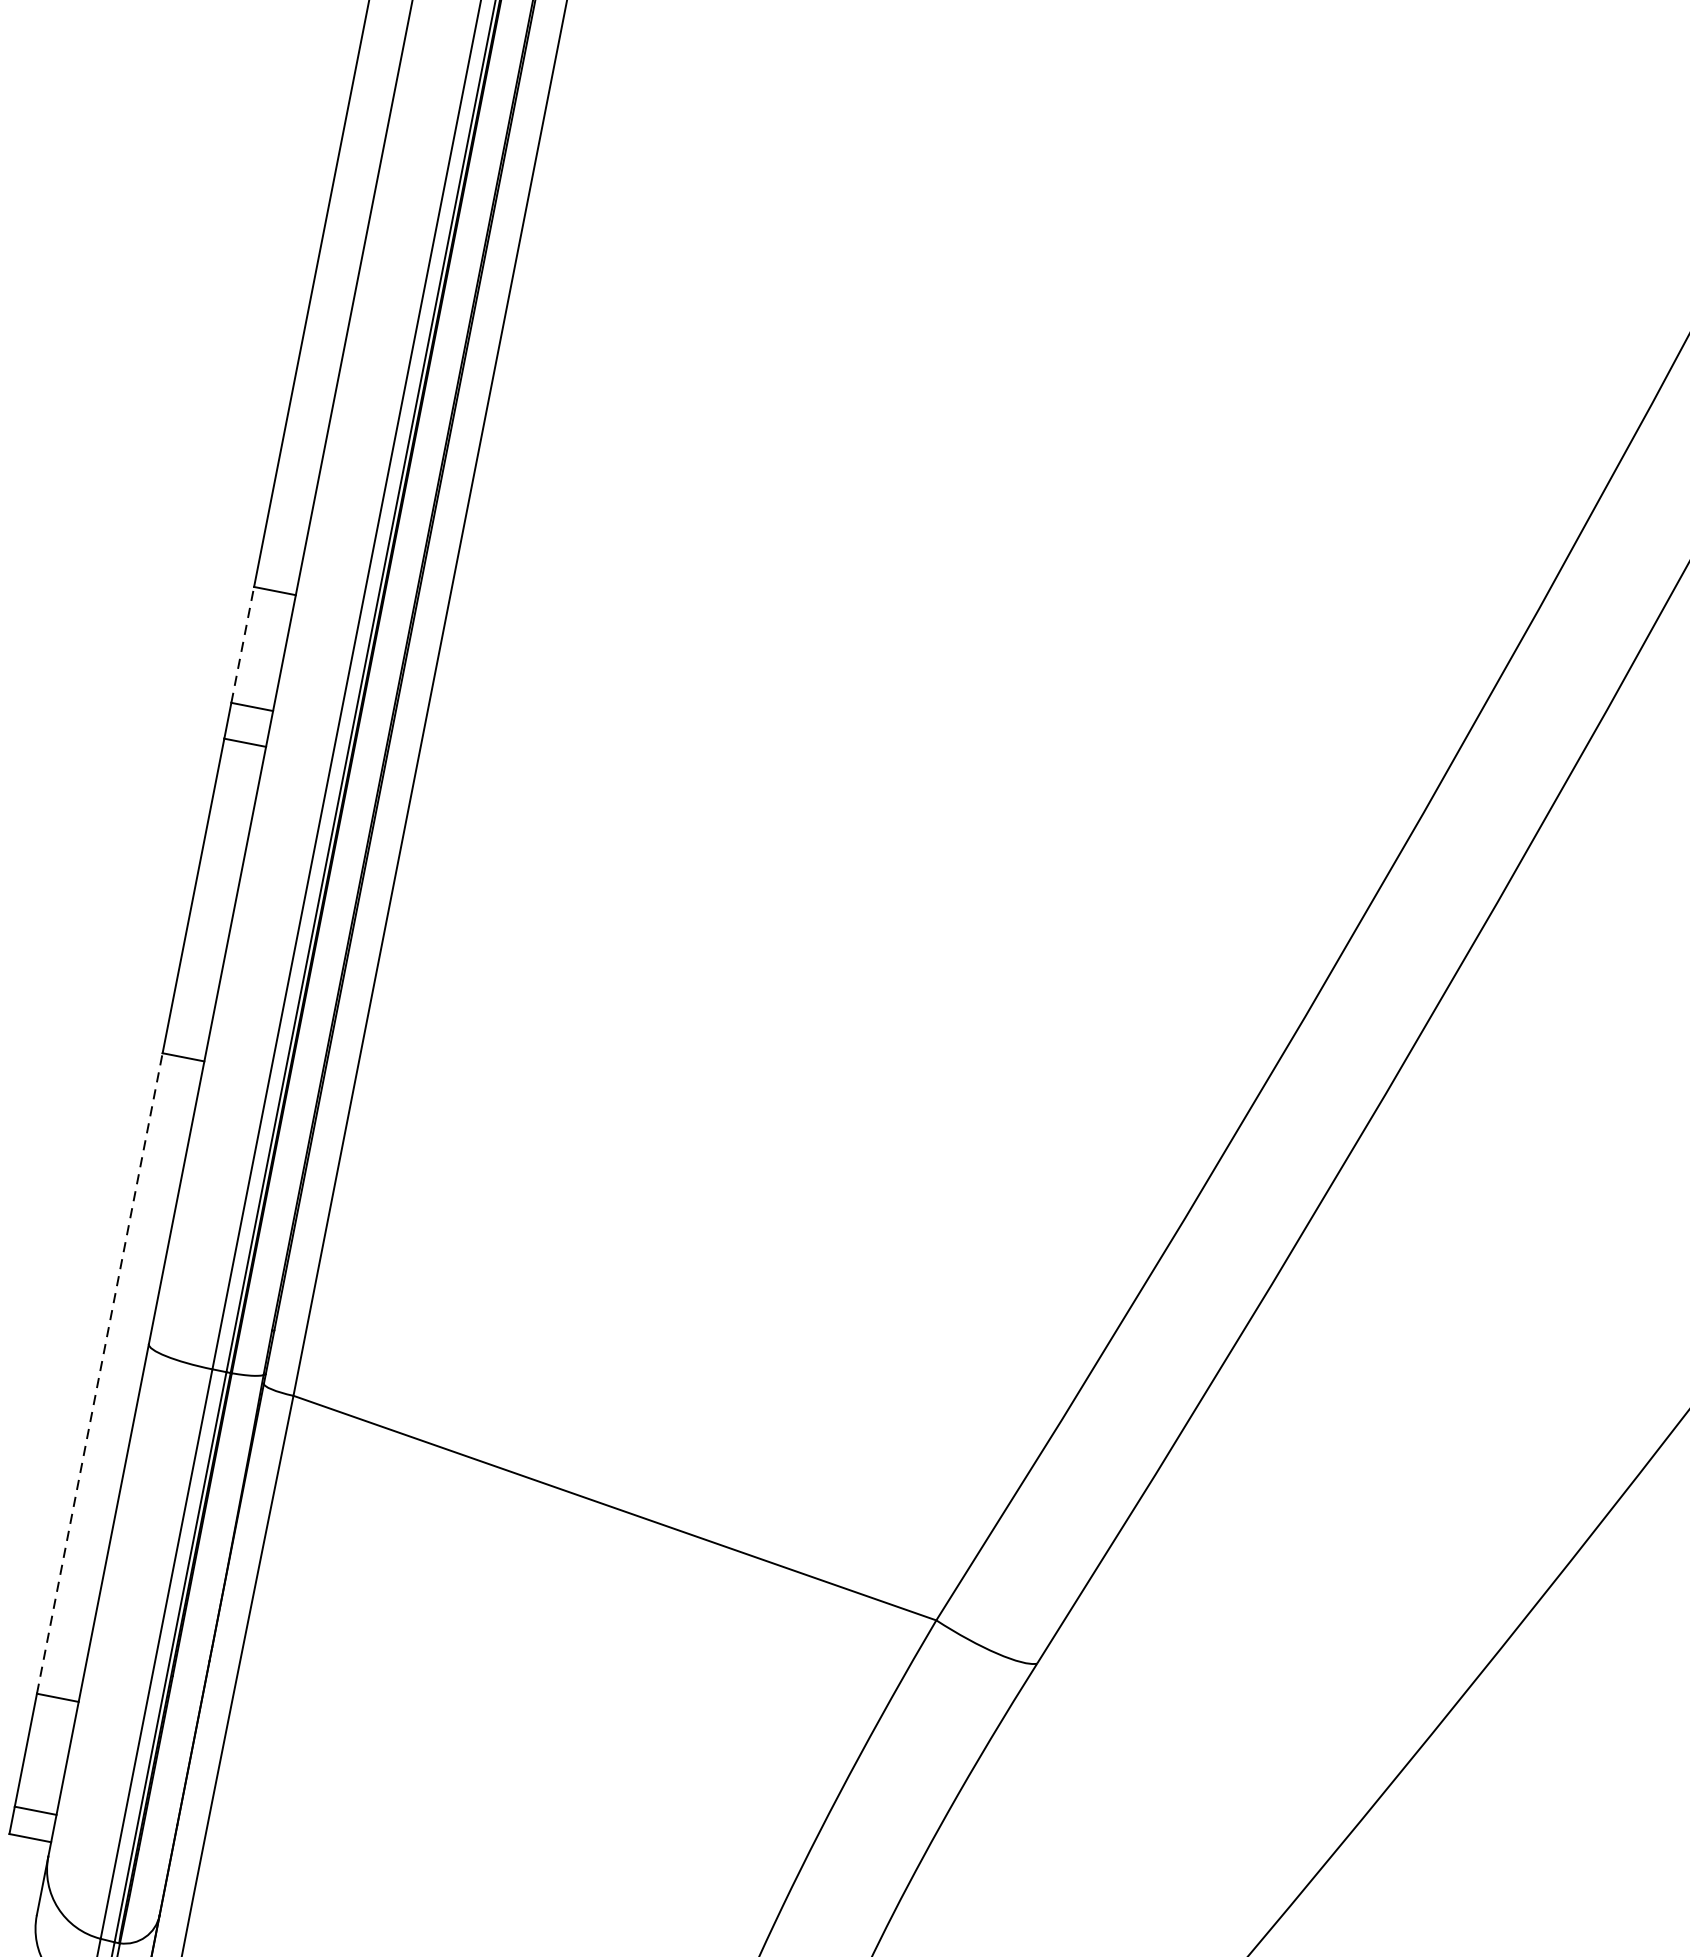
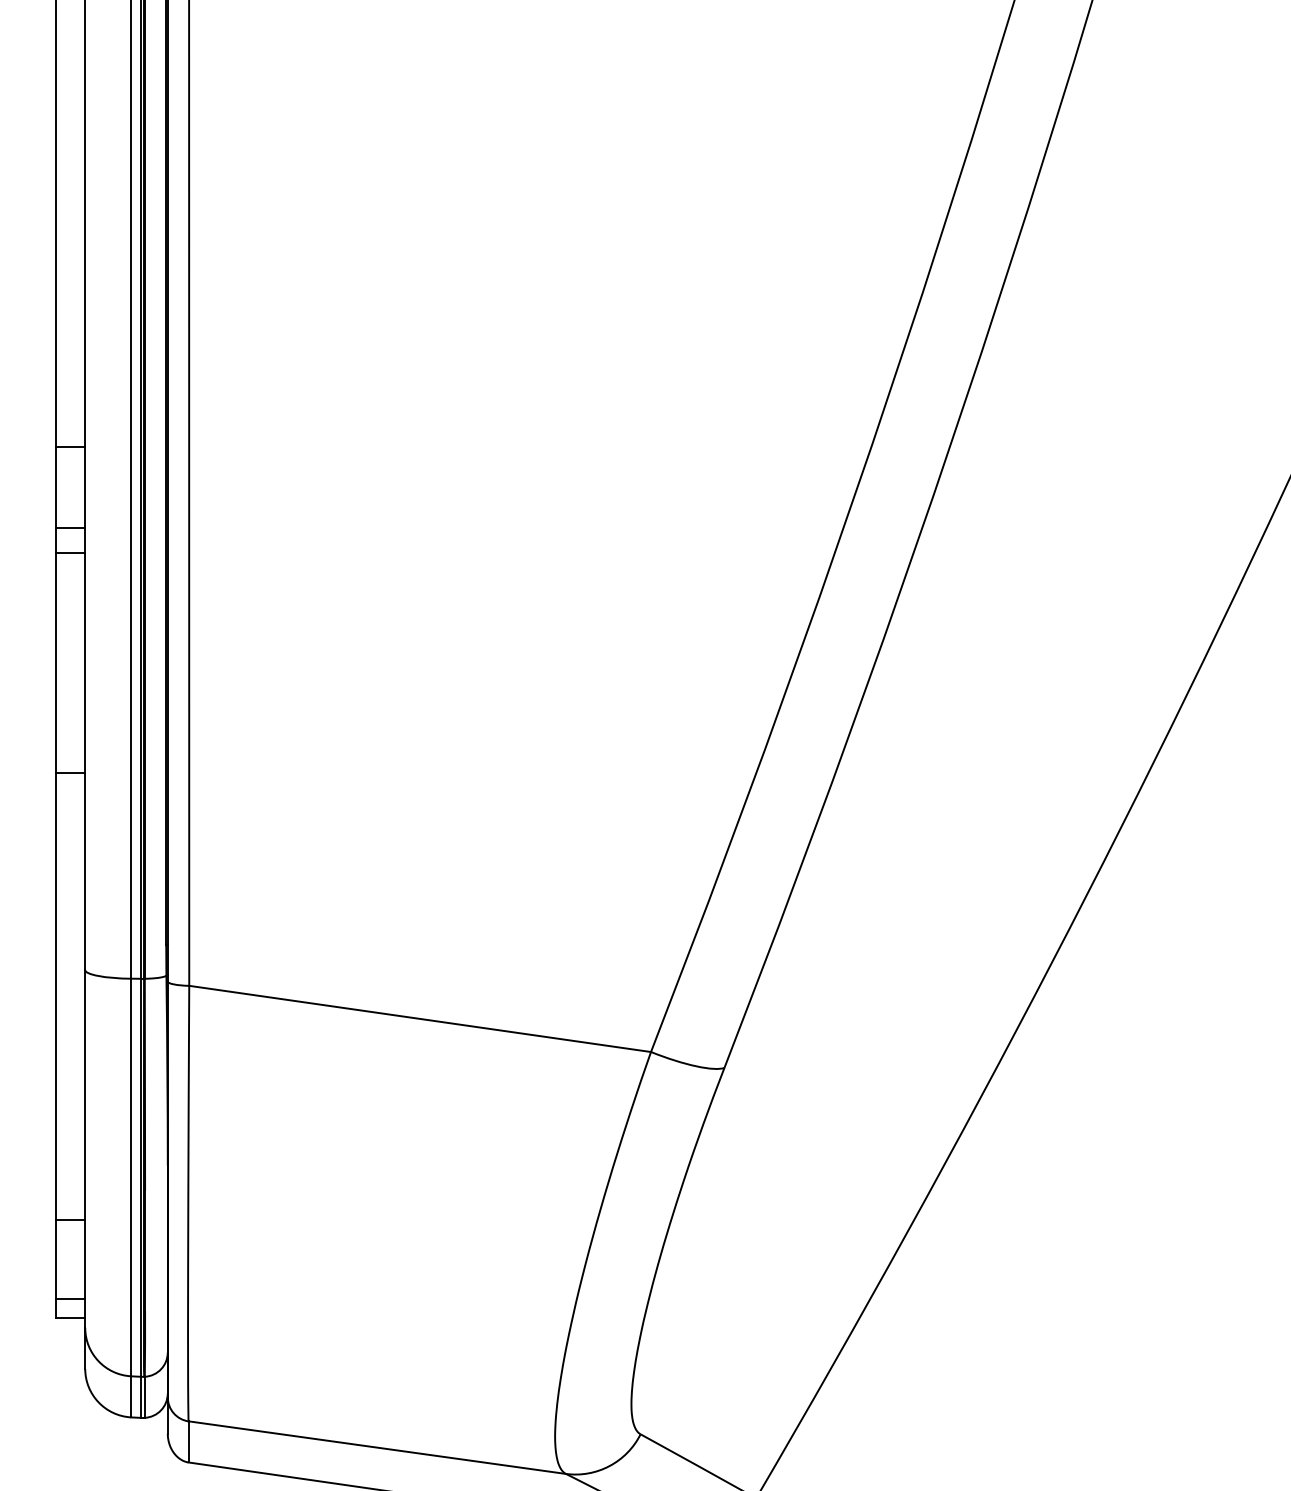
line: (243, 644) -> (56, 487), dashed -> solid
line: (100, 1373) -> (56, 996), dashed -> solid

